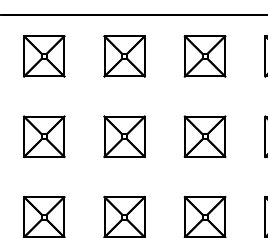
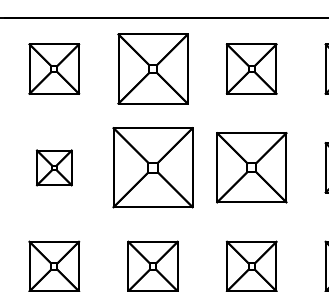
part: (124, 56) -> (152, 69), size x1.4
part: (44, 136) -> (54, 167), size x0.7
part: (124, 136) -> (152, 167), size x1.6
part: (204, 136) -> (251, 167), size x1.4

